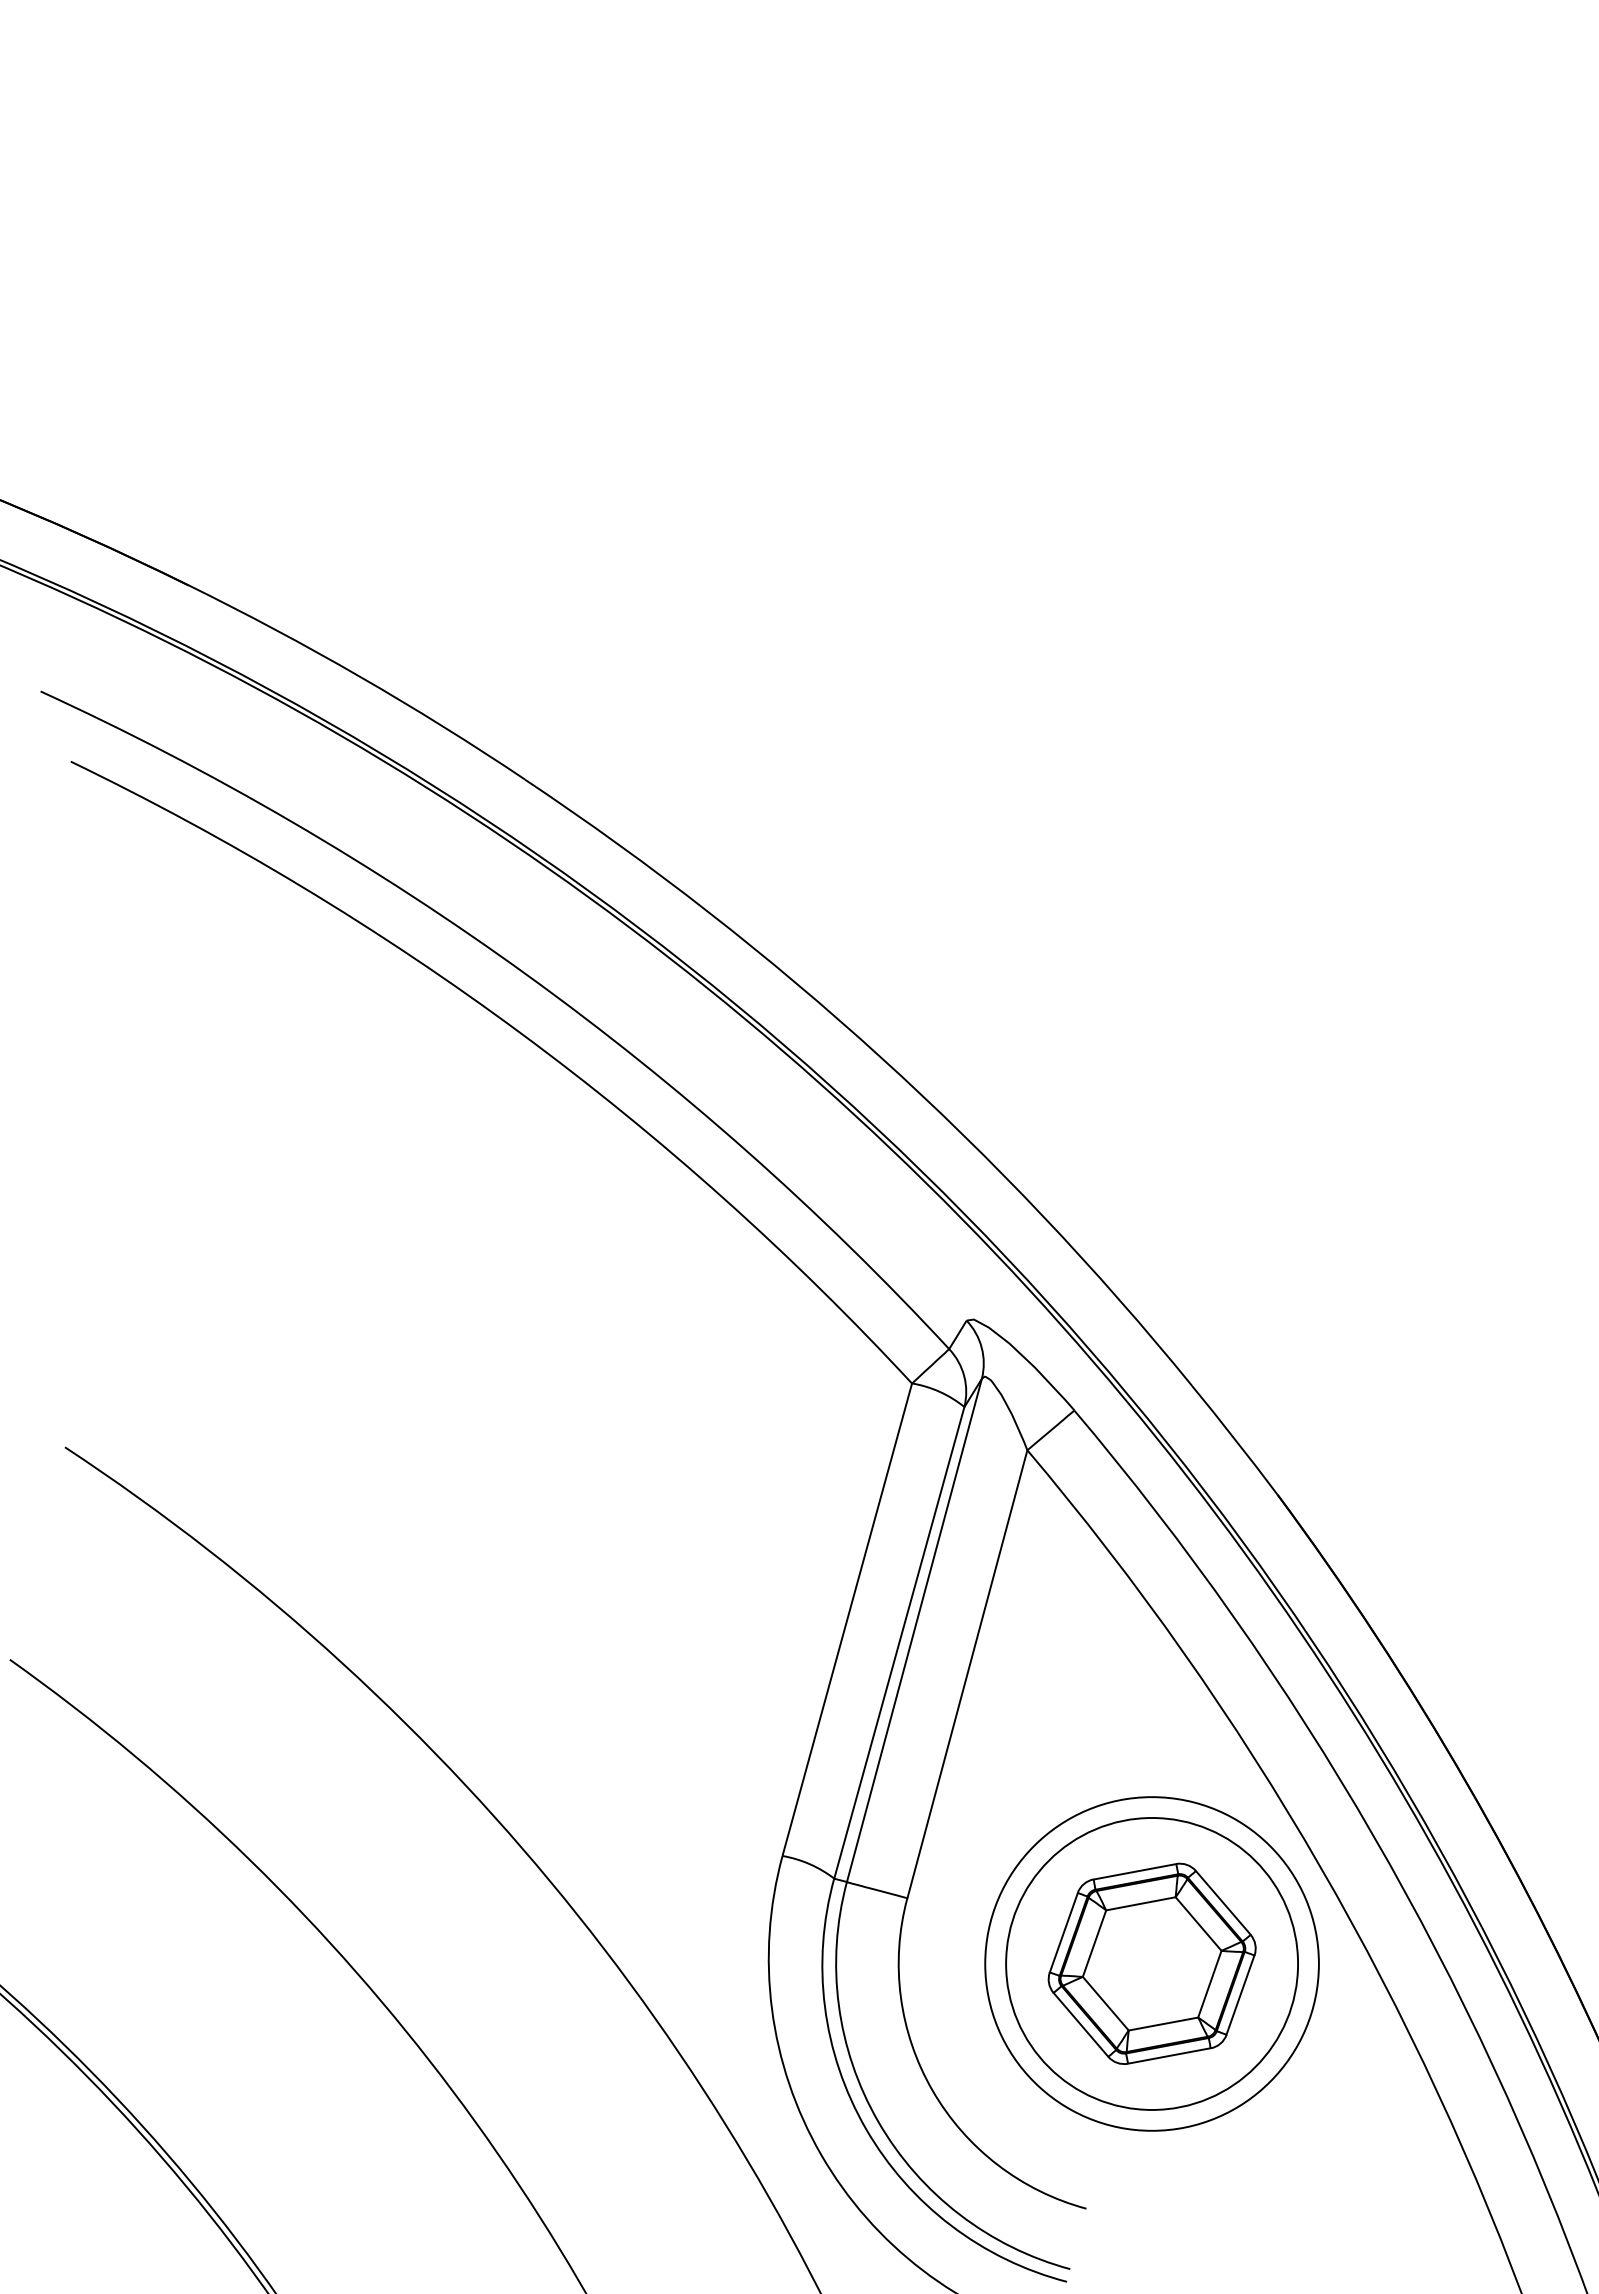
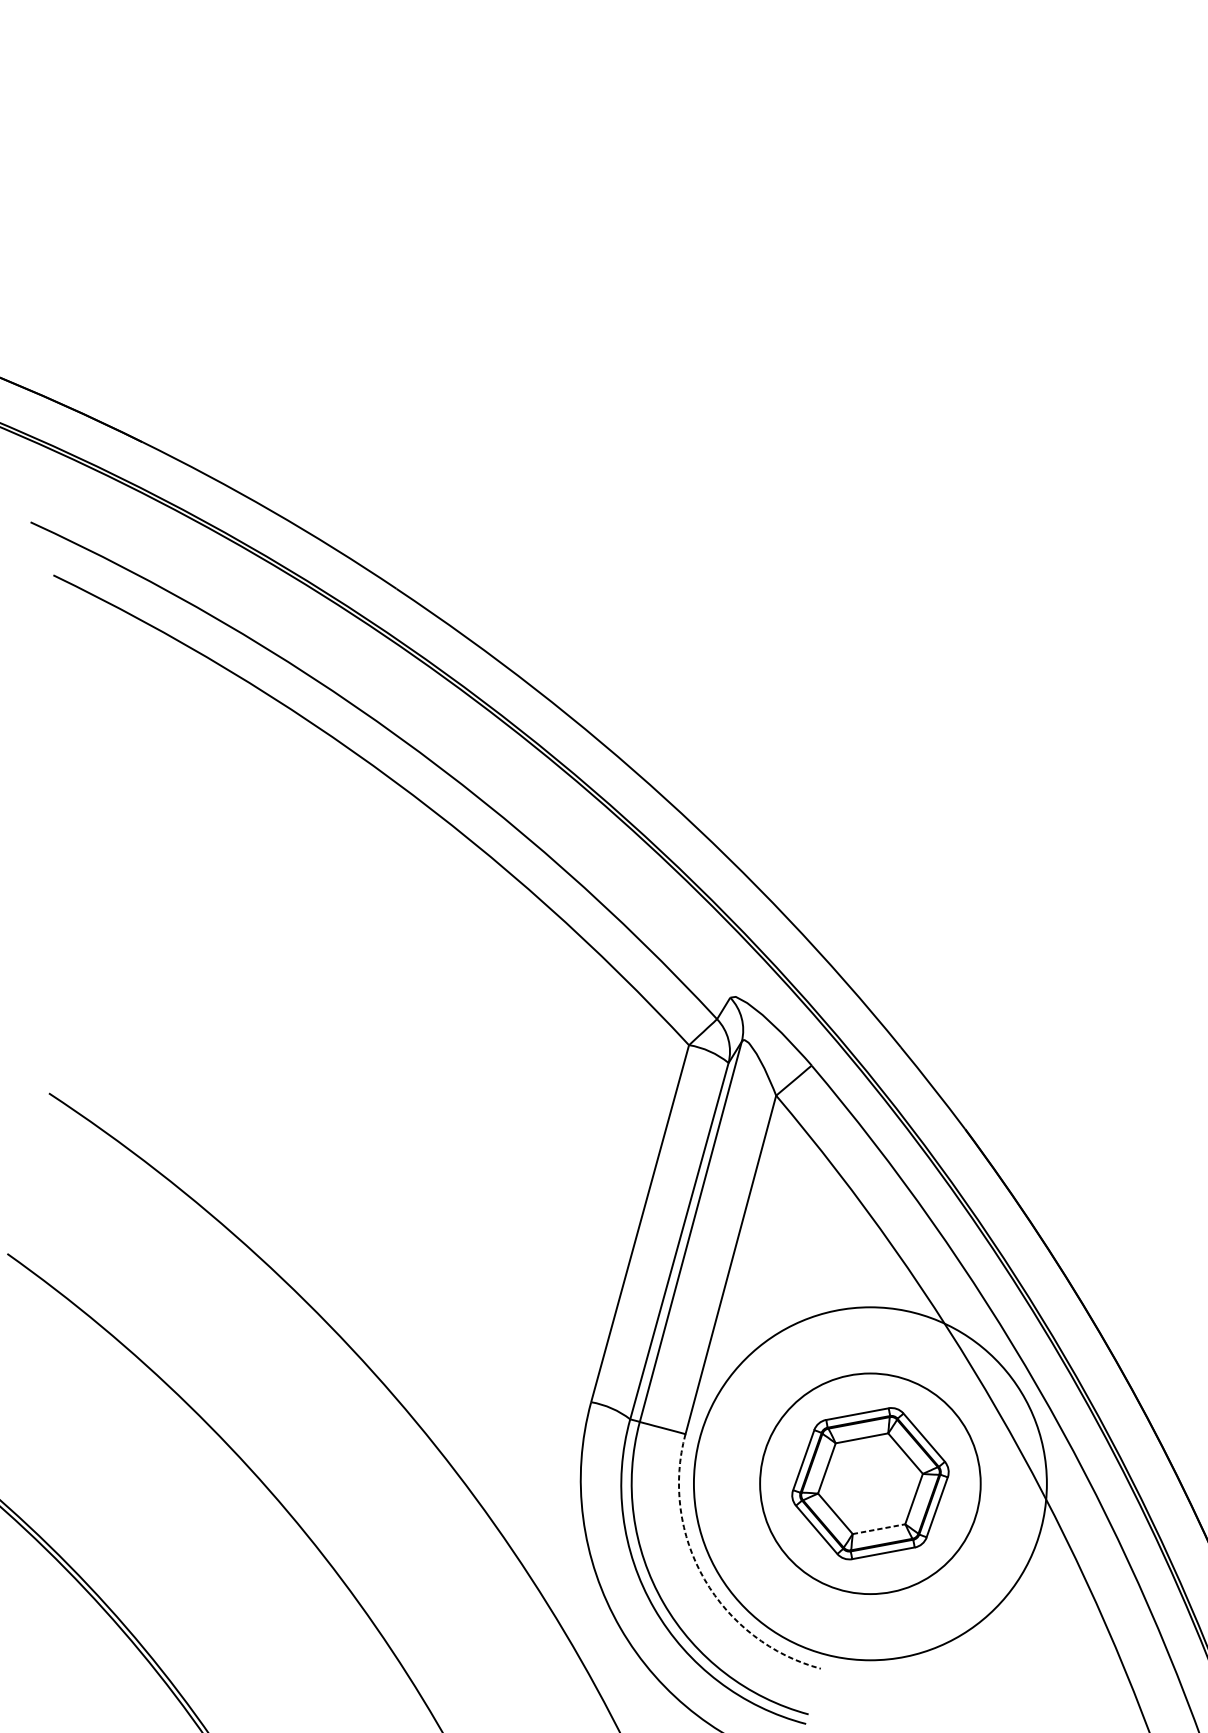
circle: (1151, 1963) -> (869, 1483), size x1.4
line: (1163, 2023) -> (879, 1528), solid -> dashed
arc: (932, 2090) -> (704, 1579), solid -> dashed

